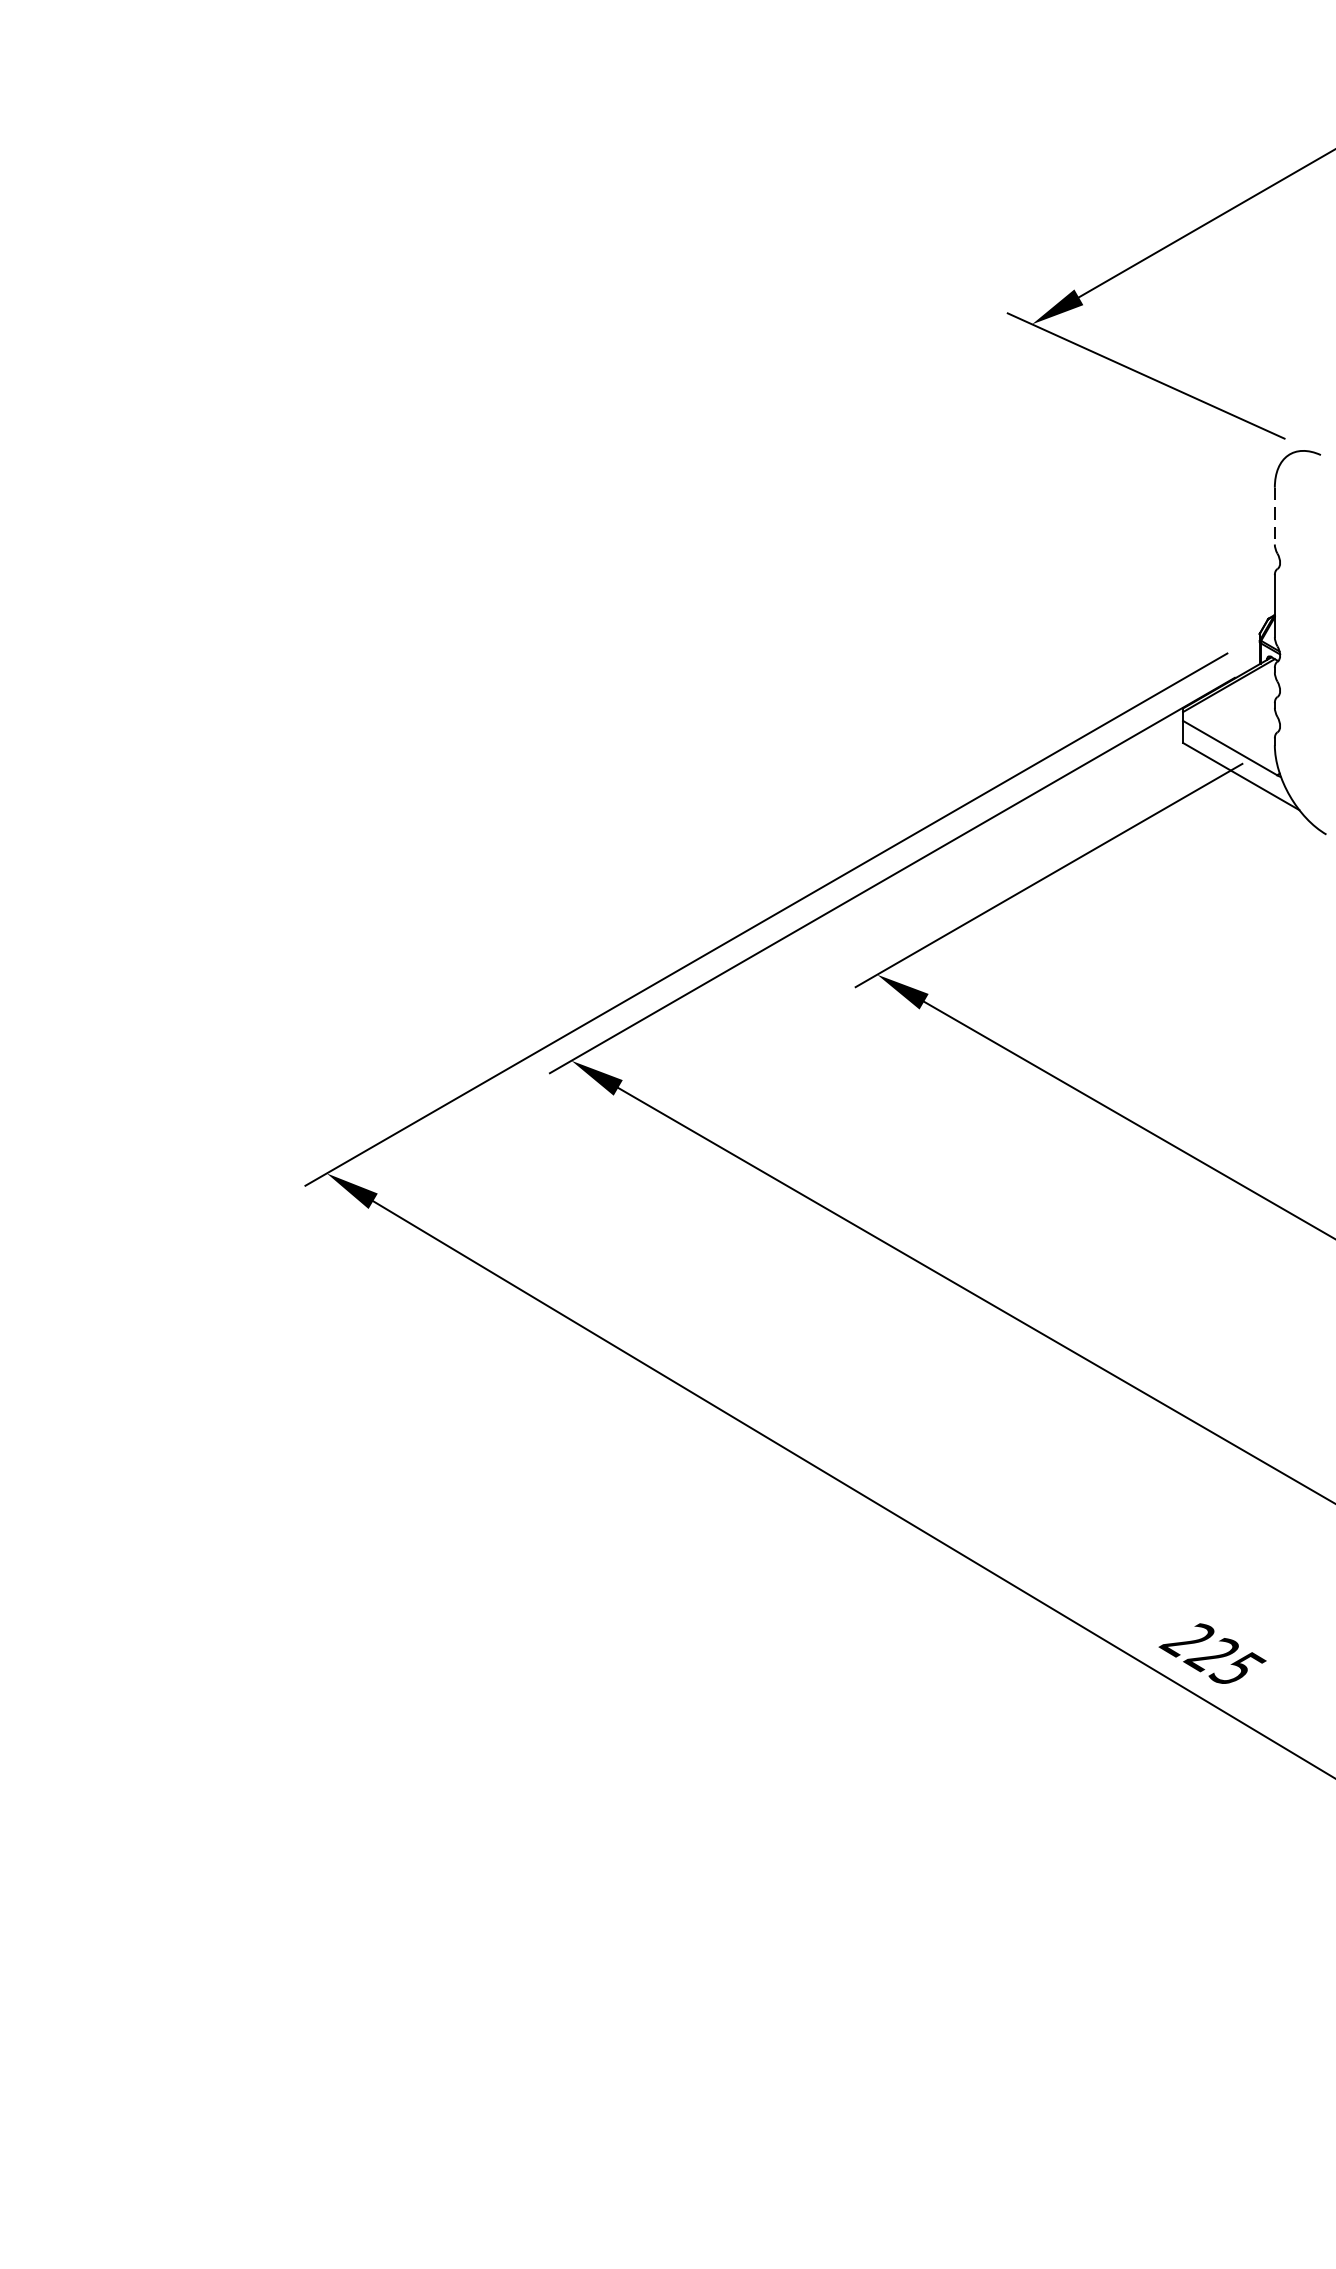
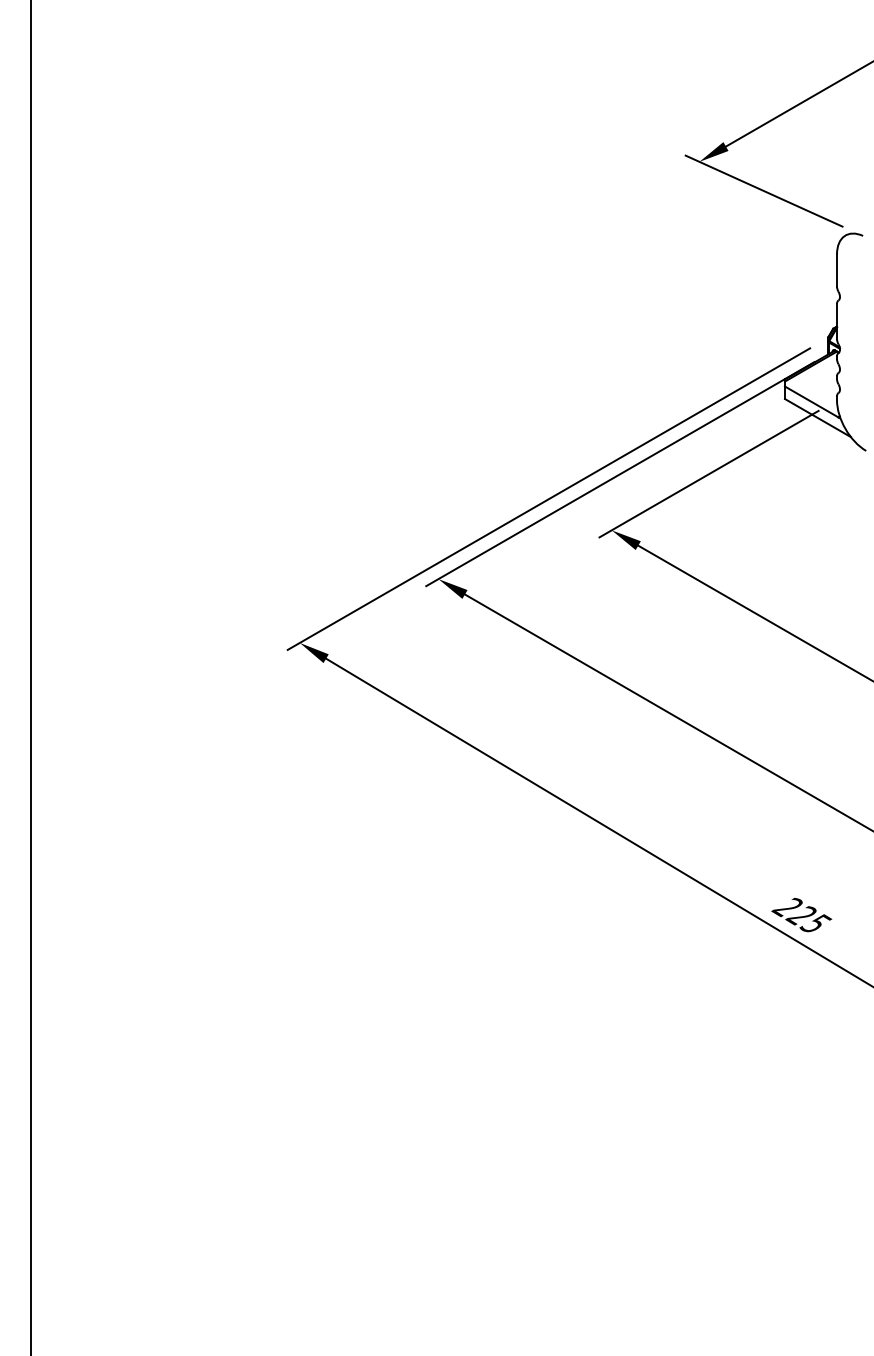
line: (1275, 517) -> (837, 271), dashed -> solid

